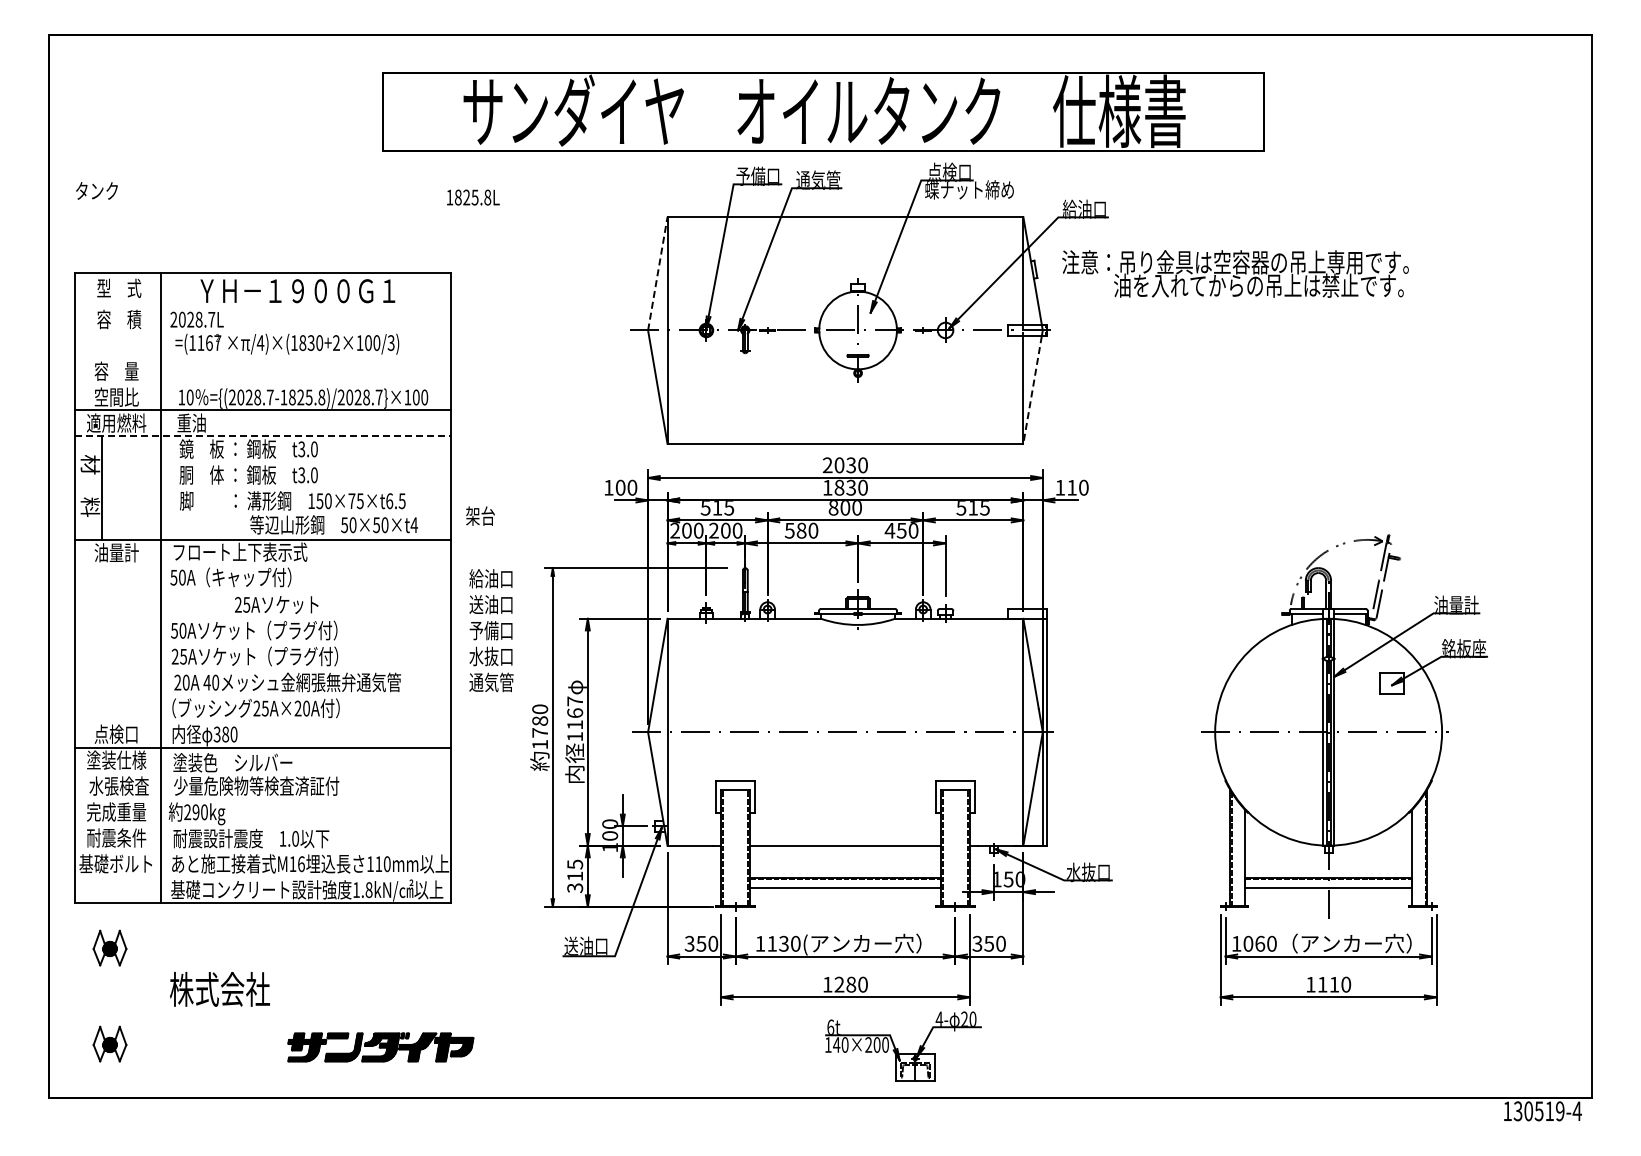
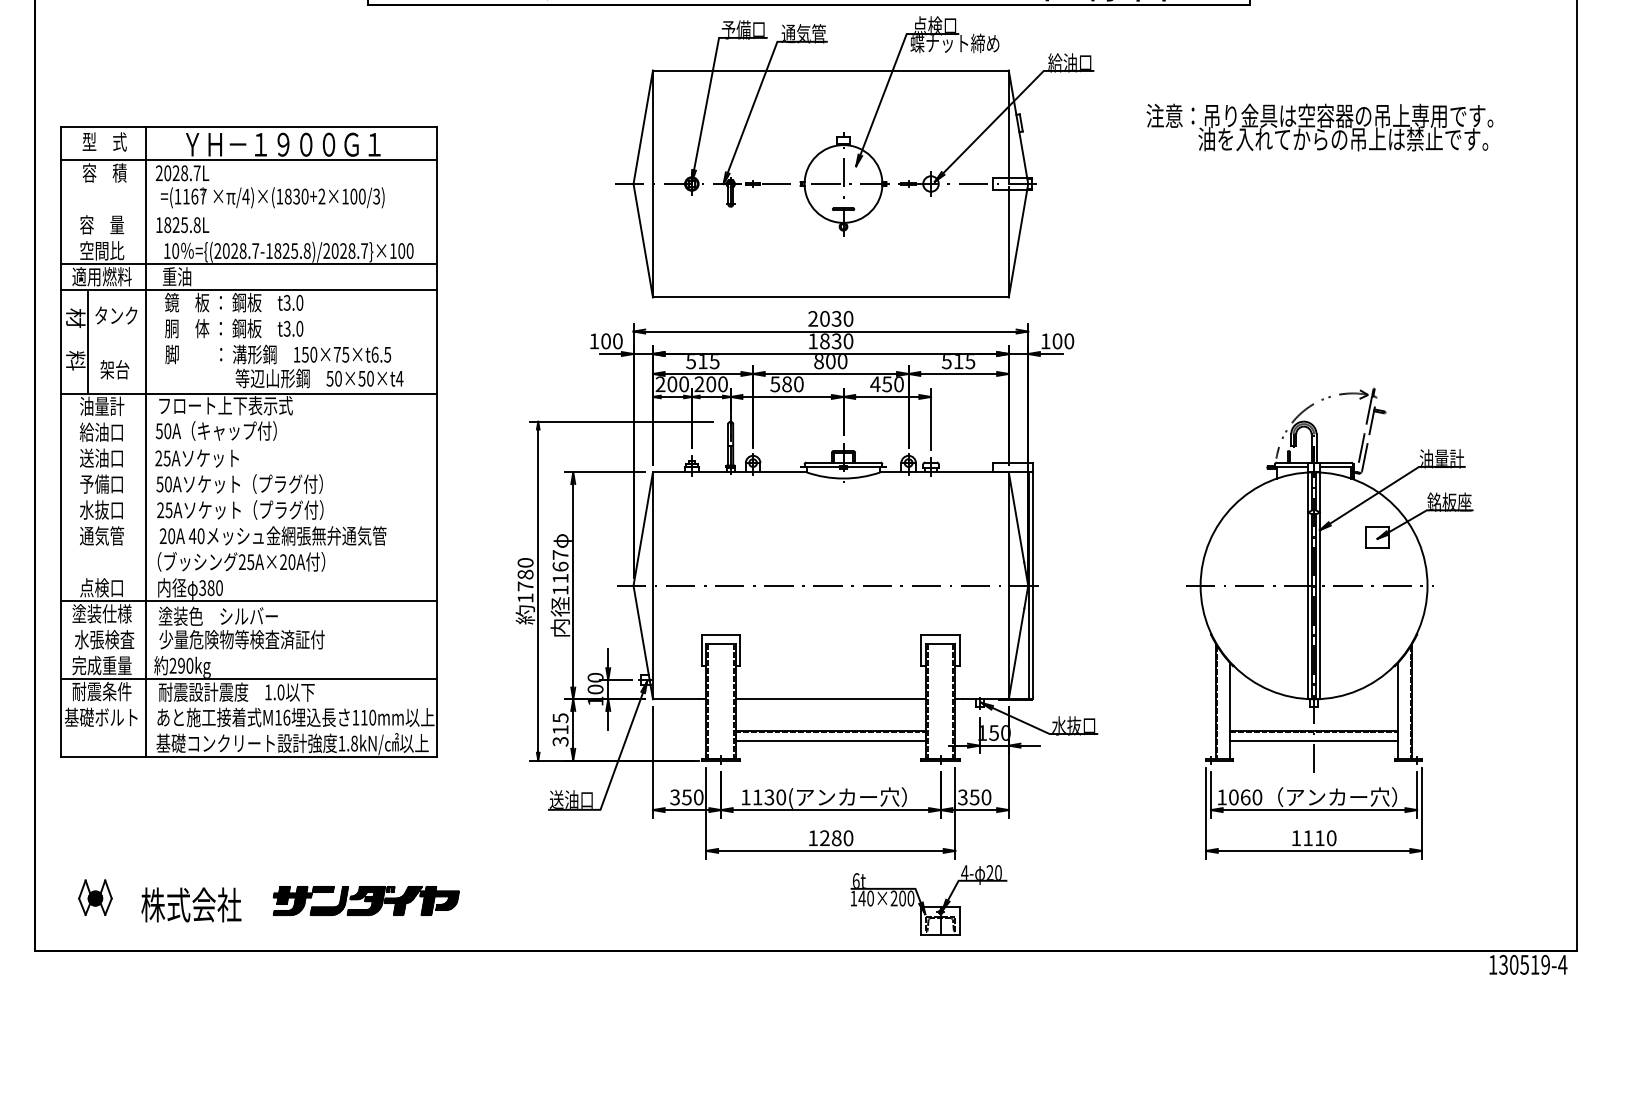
text: (96, 190) -> (115, 315), moved
text: (473, 197) -> (182, 225), moved
line: (657, 273) -> (642, 127), dashed -> solid
text: (1235, 273) -> (1319, 127), moved
line: (263, 306) -> (248, 160), added
line: (1032, 390) -> (1017, 244), dashed -> solid
line: (263, 436) -> (248, 290), dashed -> solid
text: (1071, 487) -> (1056, 341), 110 -> 100
text: (480, 515) -> (114, 369), moved
text: (276, 604) -> (196, 458), moved
text: (491, 630) -> (101, 484), moved
line: (263, 825) -> (248, 679), added
part: (109, 947) -> (94, 801), removed
text: (219, 989) -> (190, 905), moved
part: (903, 1046) -> (928, 900), moved

